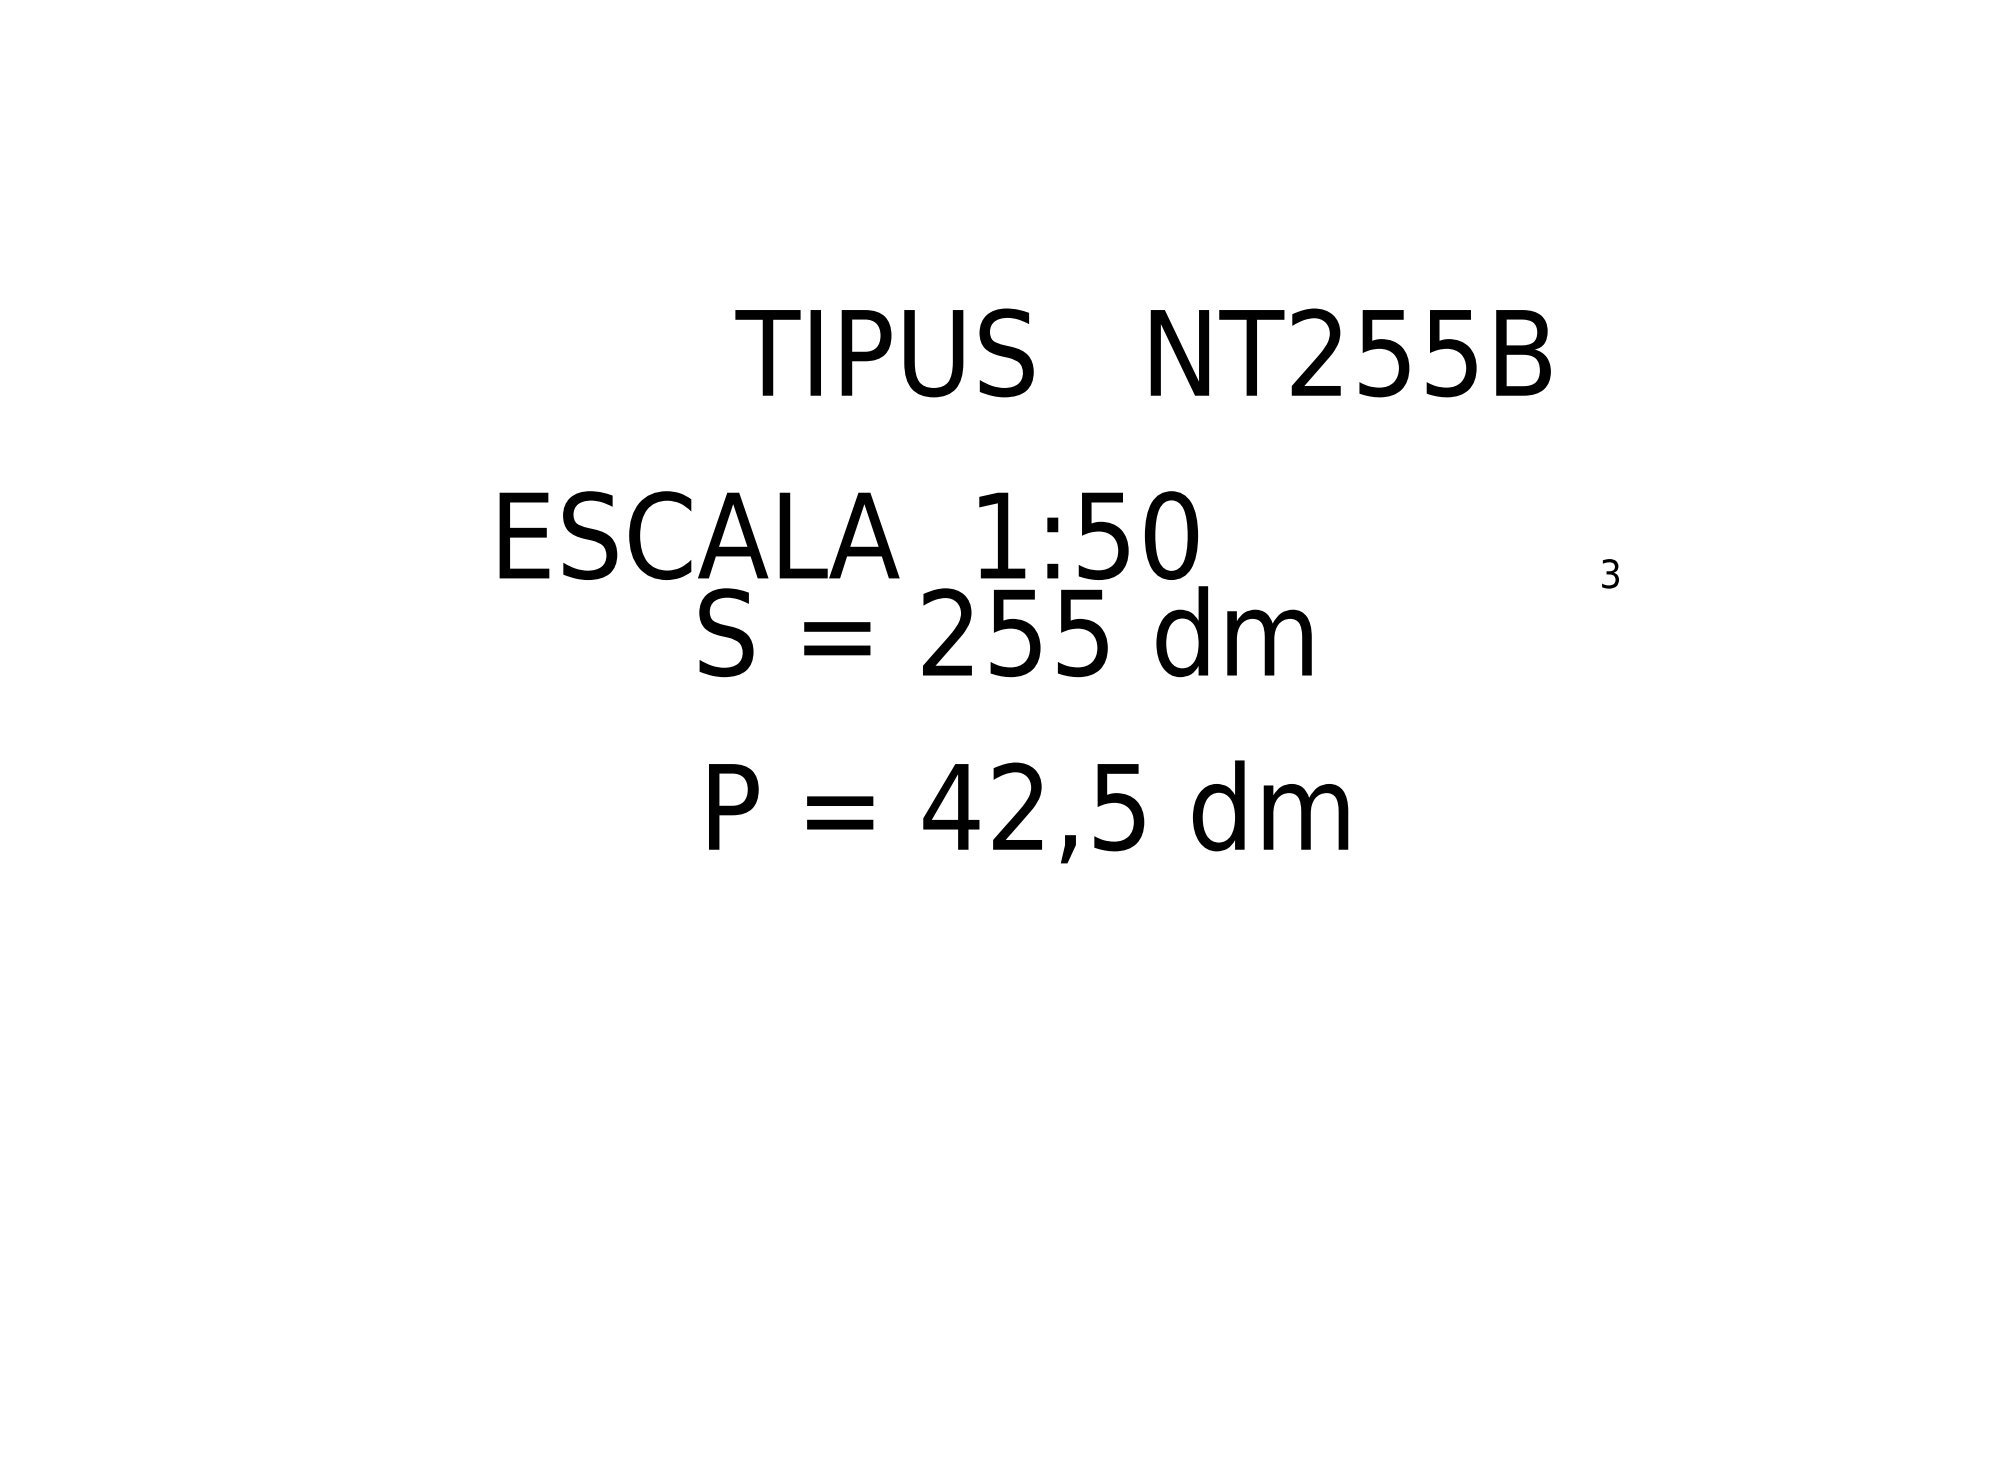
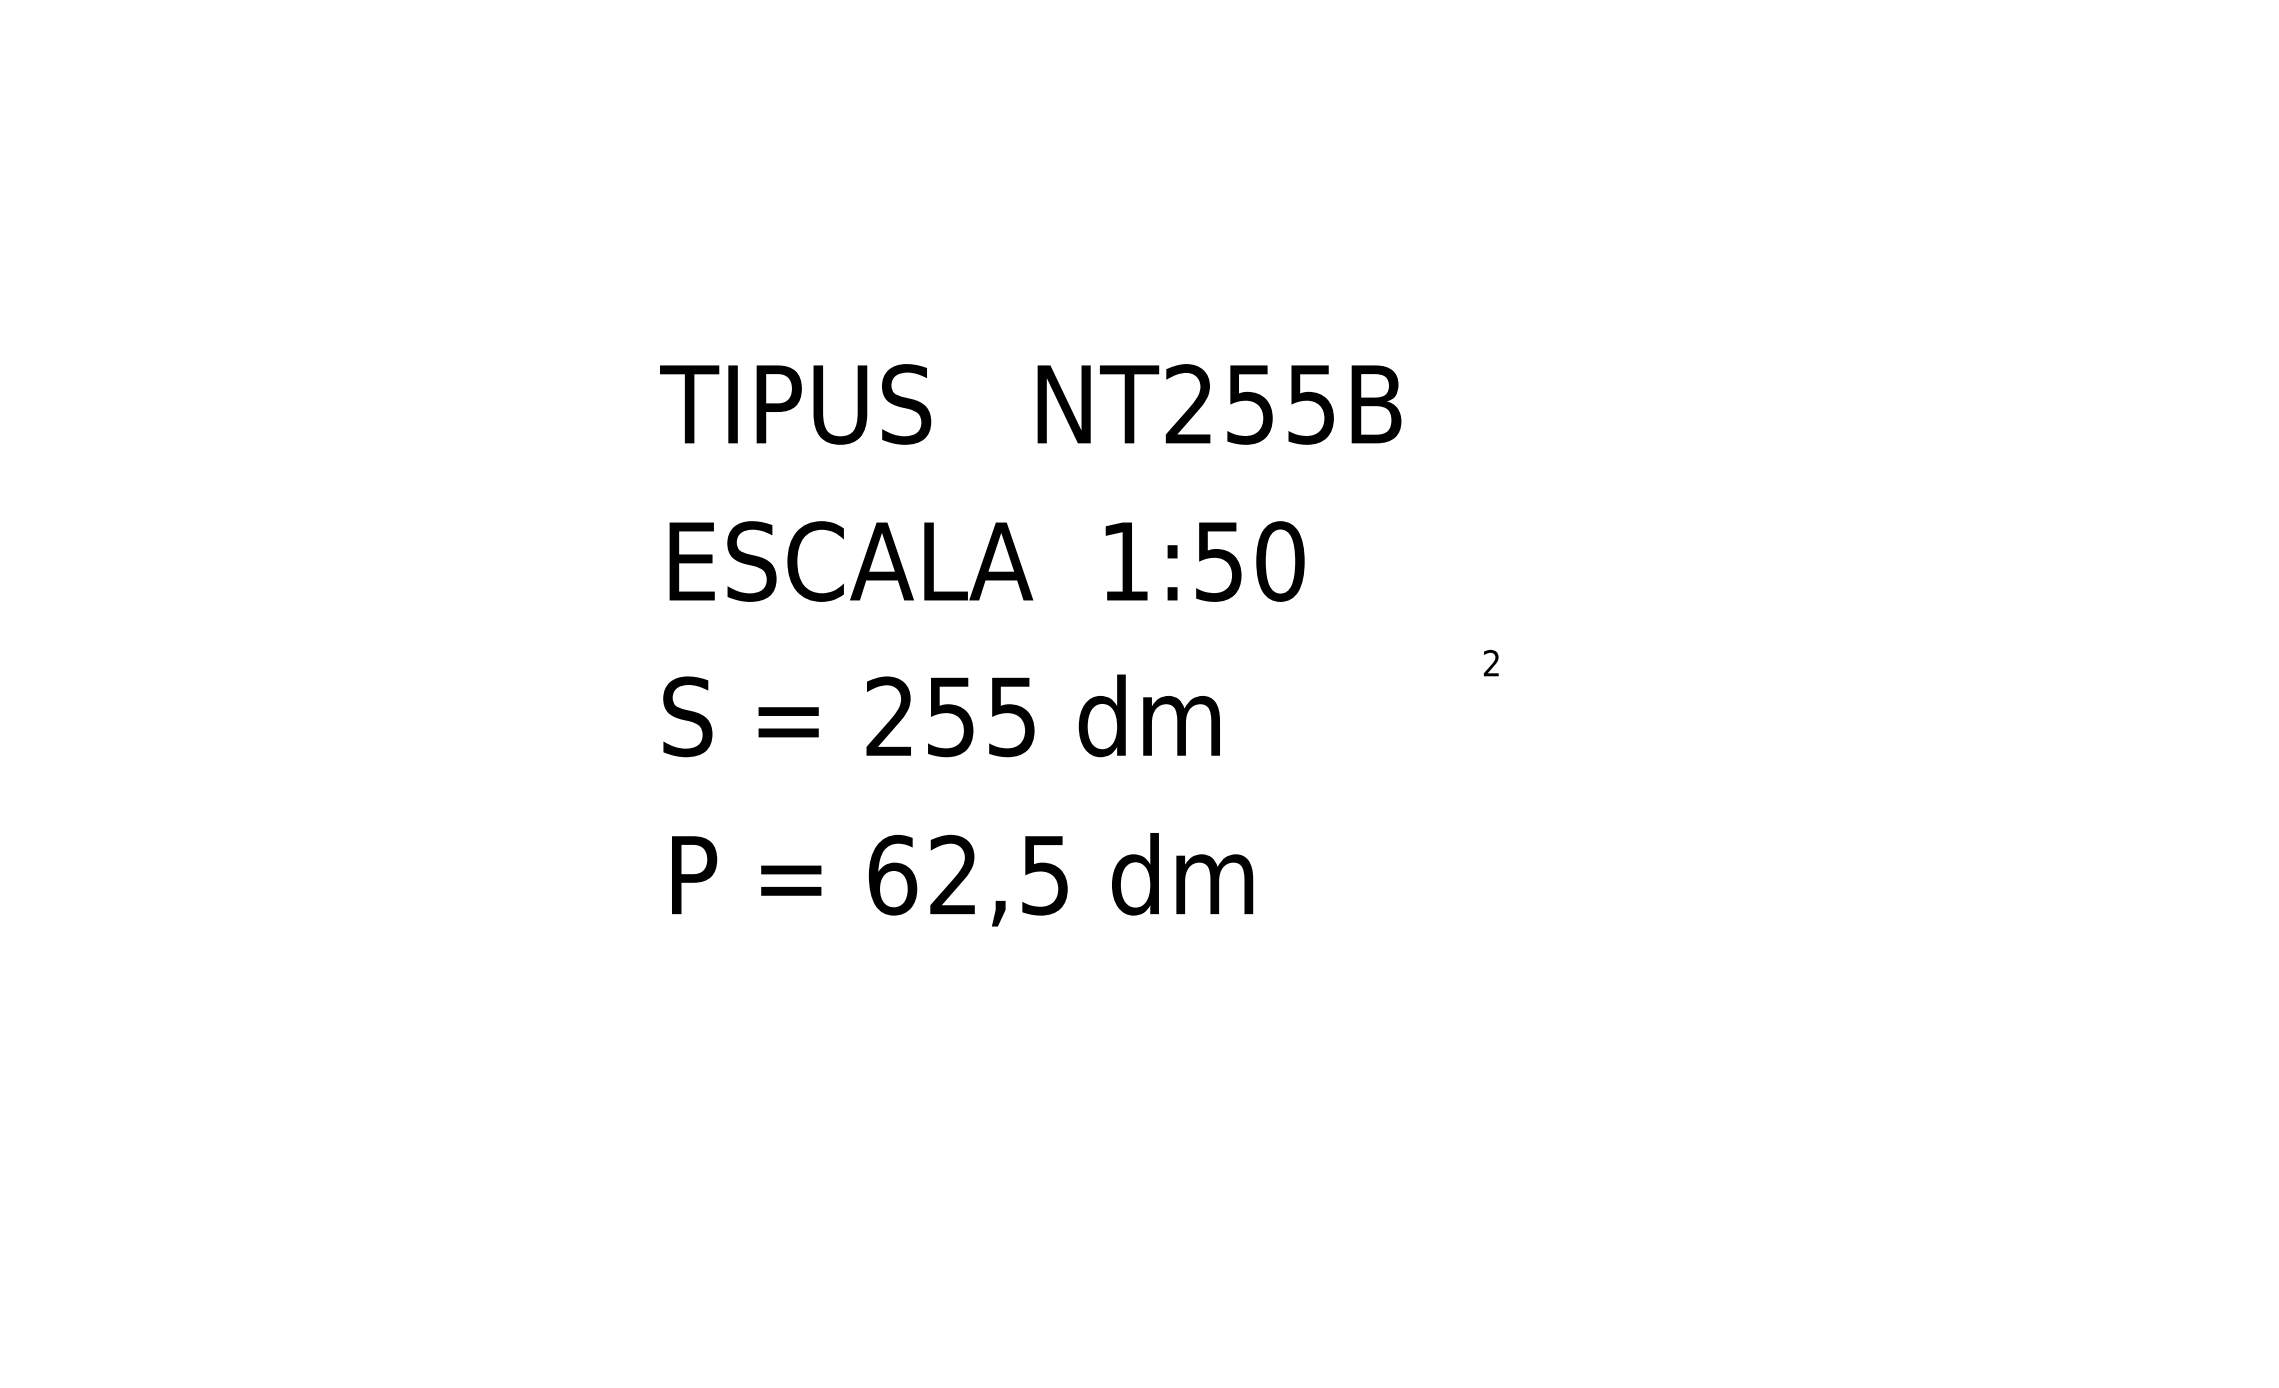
text: (1142, 352) -> (1030, 404), moved
text: (848, 535) -> (986, 561), moved
text: (1610, 574) -> (1491, 663), 3 -> 2
text: (950, 806) -> (891, 874), 42,5 -> 62,5

